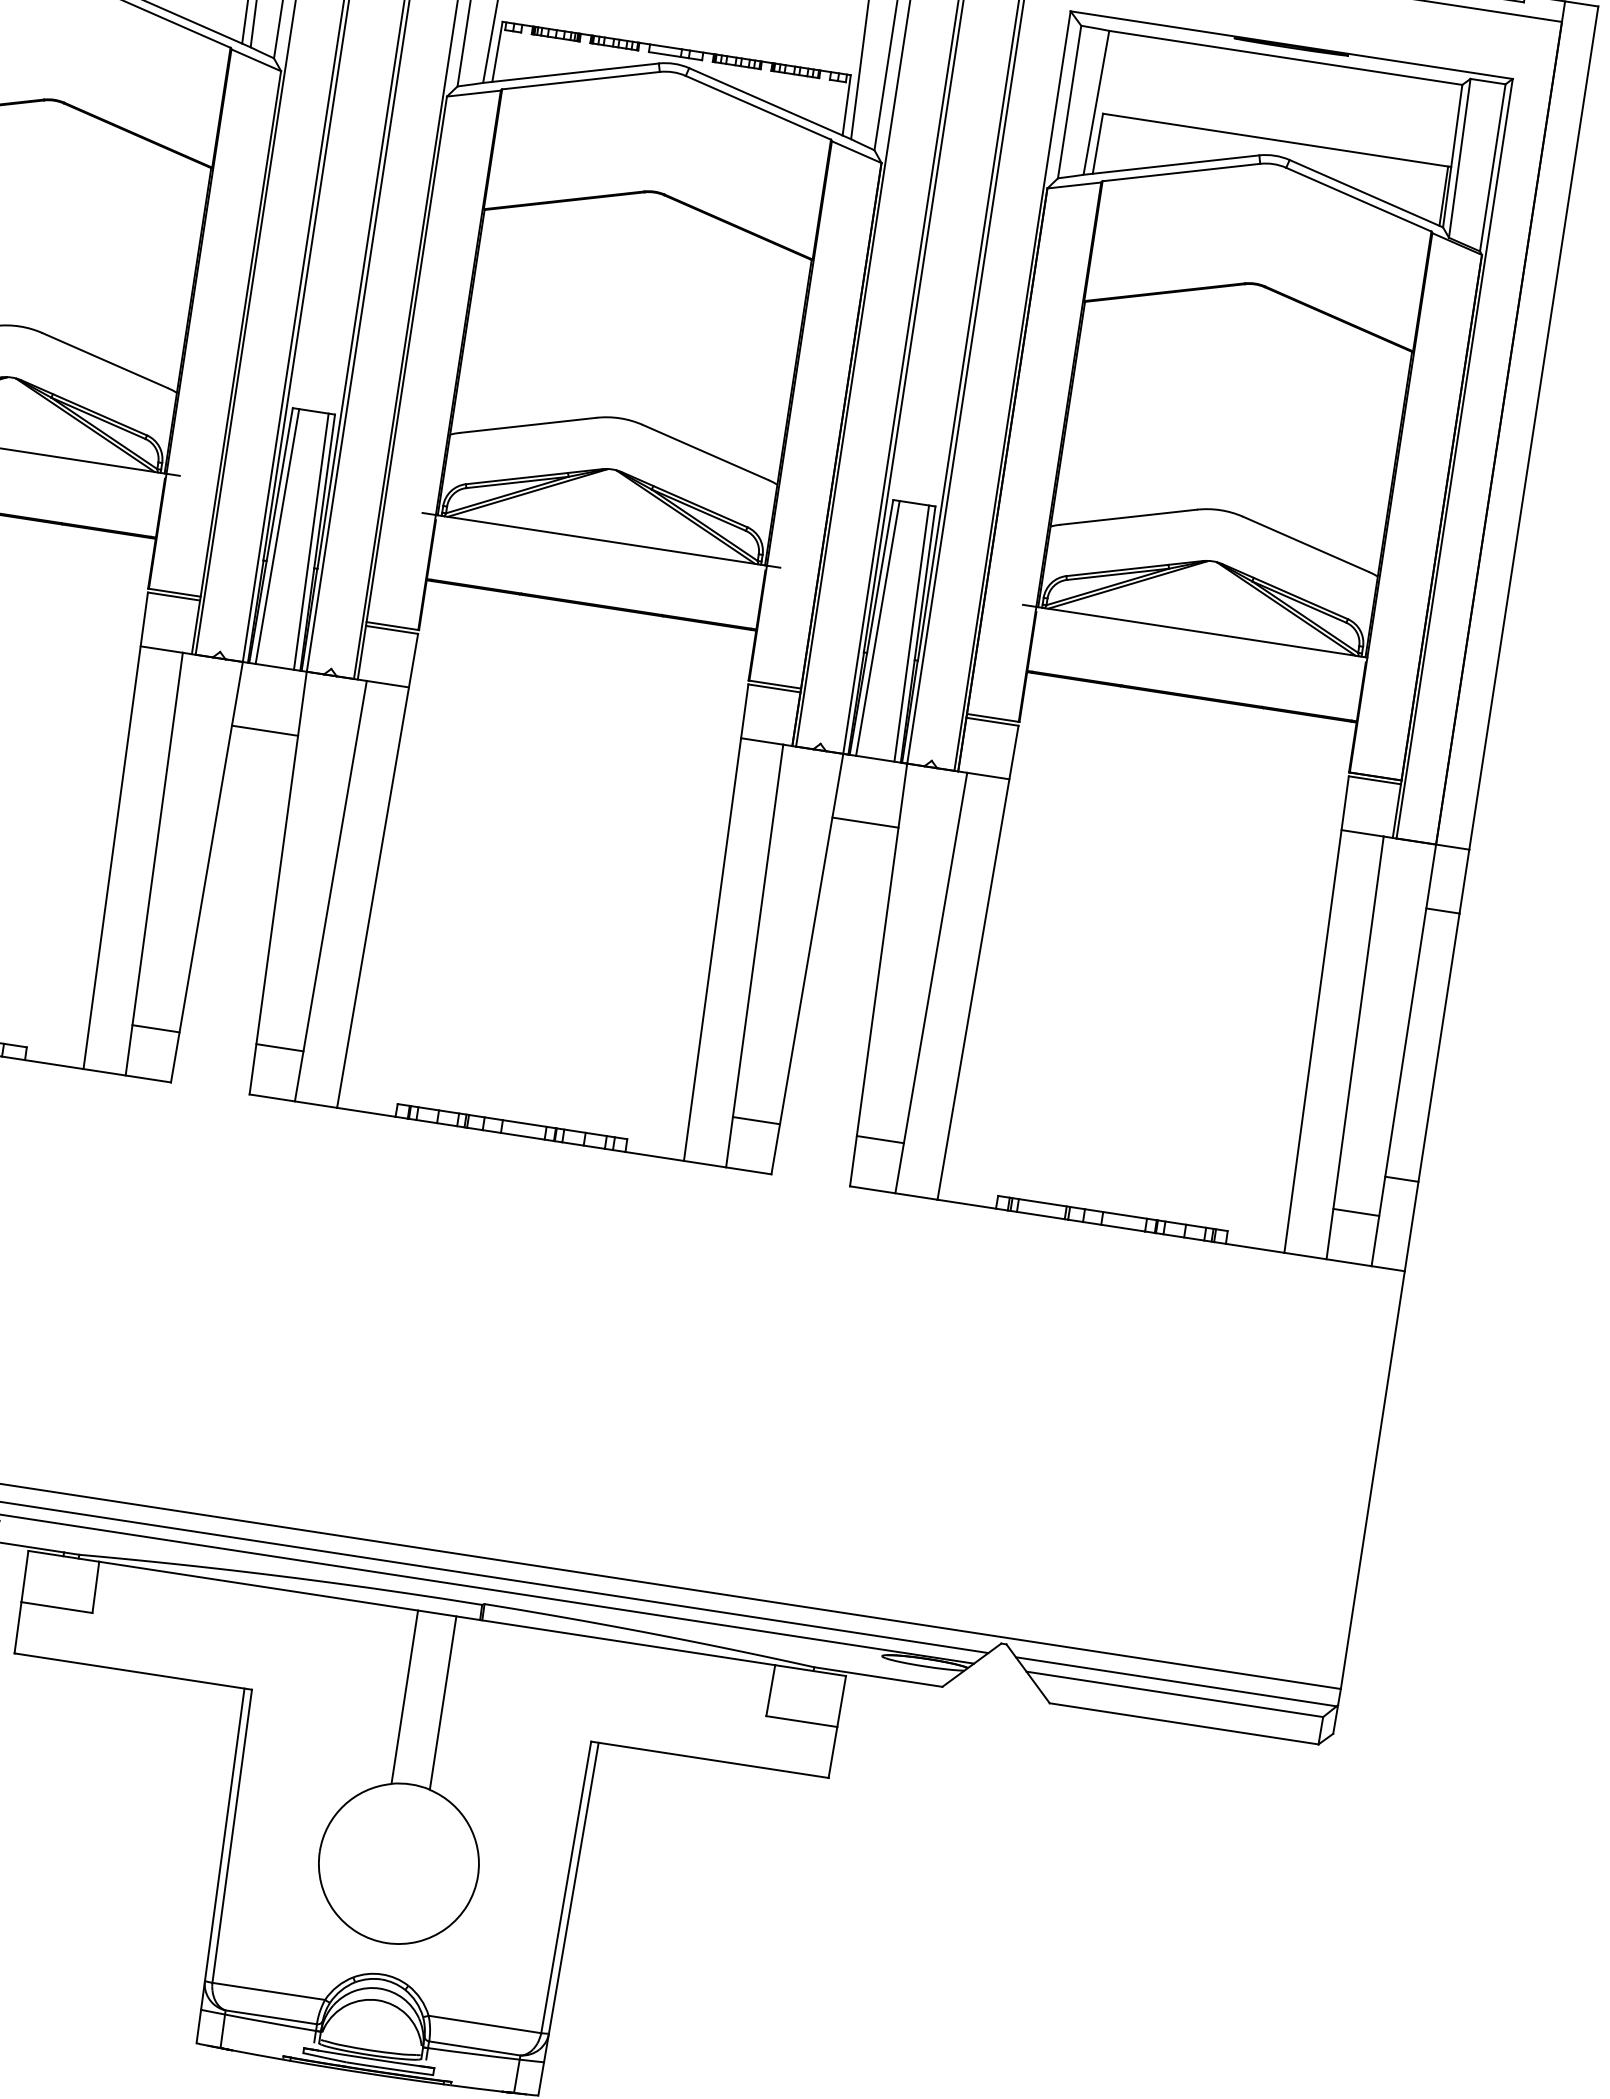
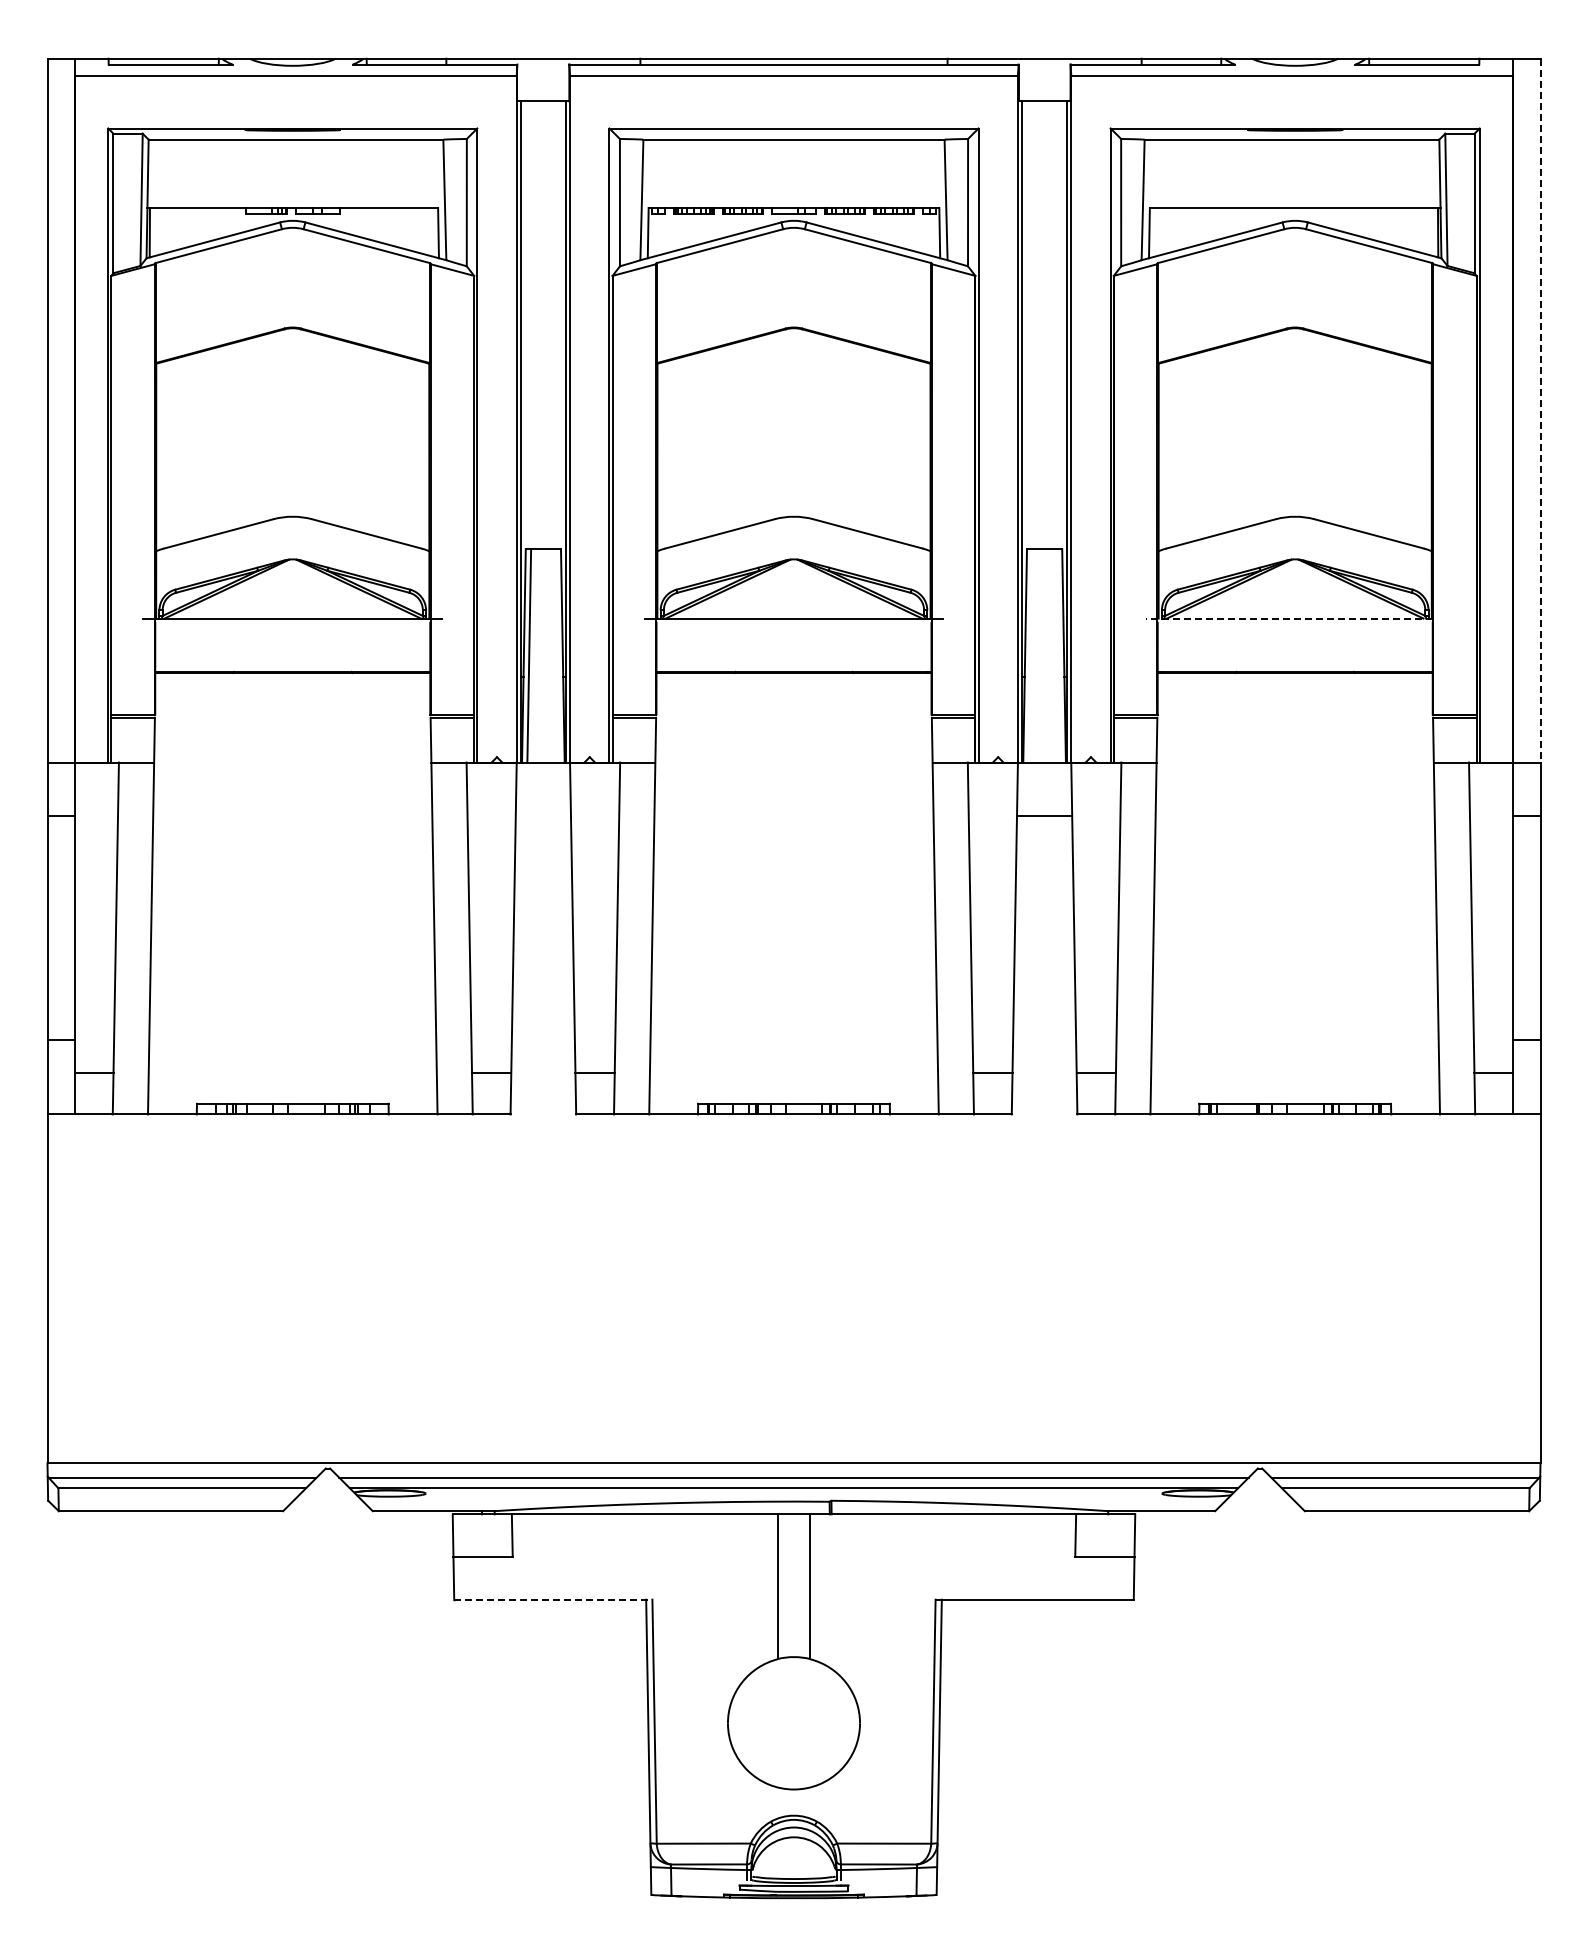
line: (1533, 427) -> (1540, 410), solid -> dashed
line: (311, 541) -> (557, 655), removed
line: (877, 627) -> (1030, 655), removed
line: (1195, 631) -> (1289, 618), solid -> dashed
line: (911, 633) -> (1058, 655), removed
line: (264, 730) -> (542, 815), removed
line: (133, 1671) -> (553, 1599), solid -> dashed

